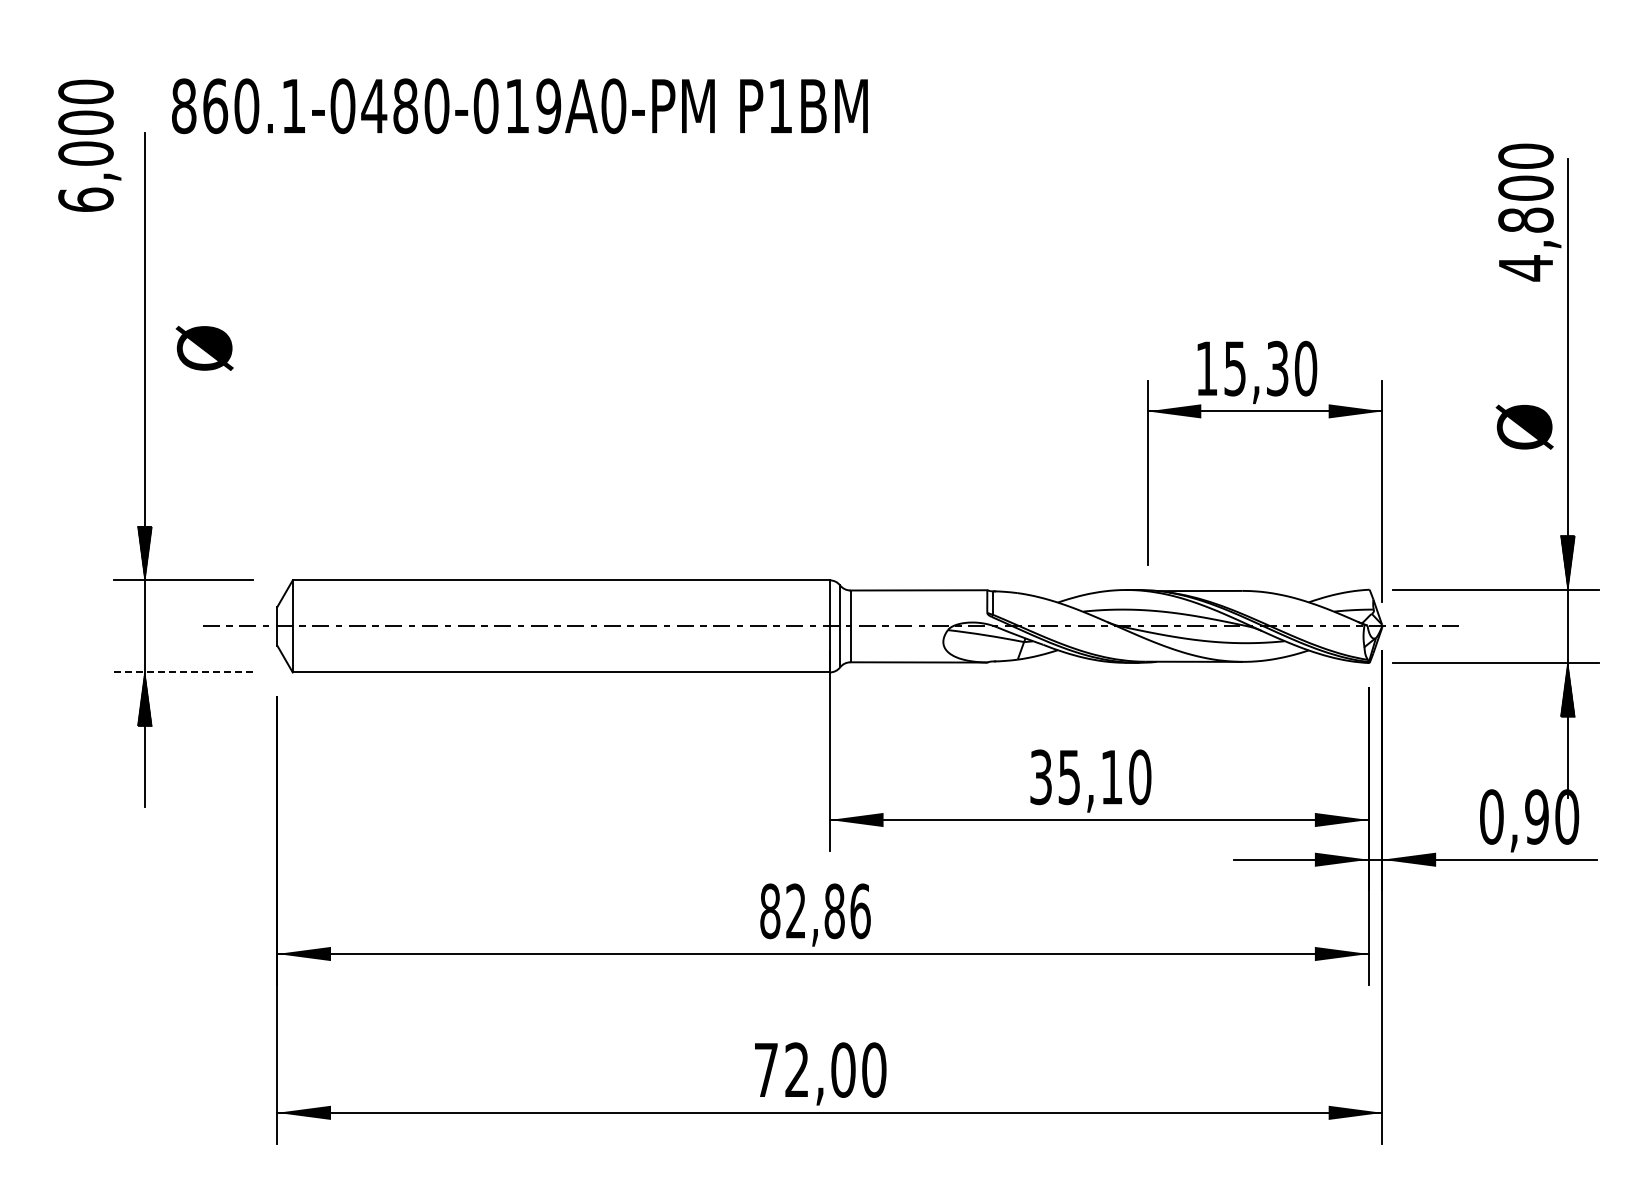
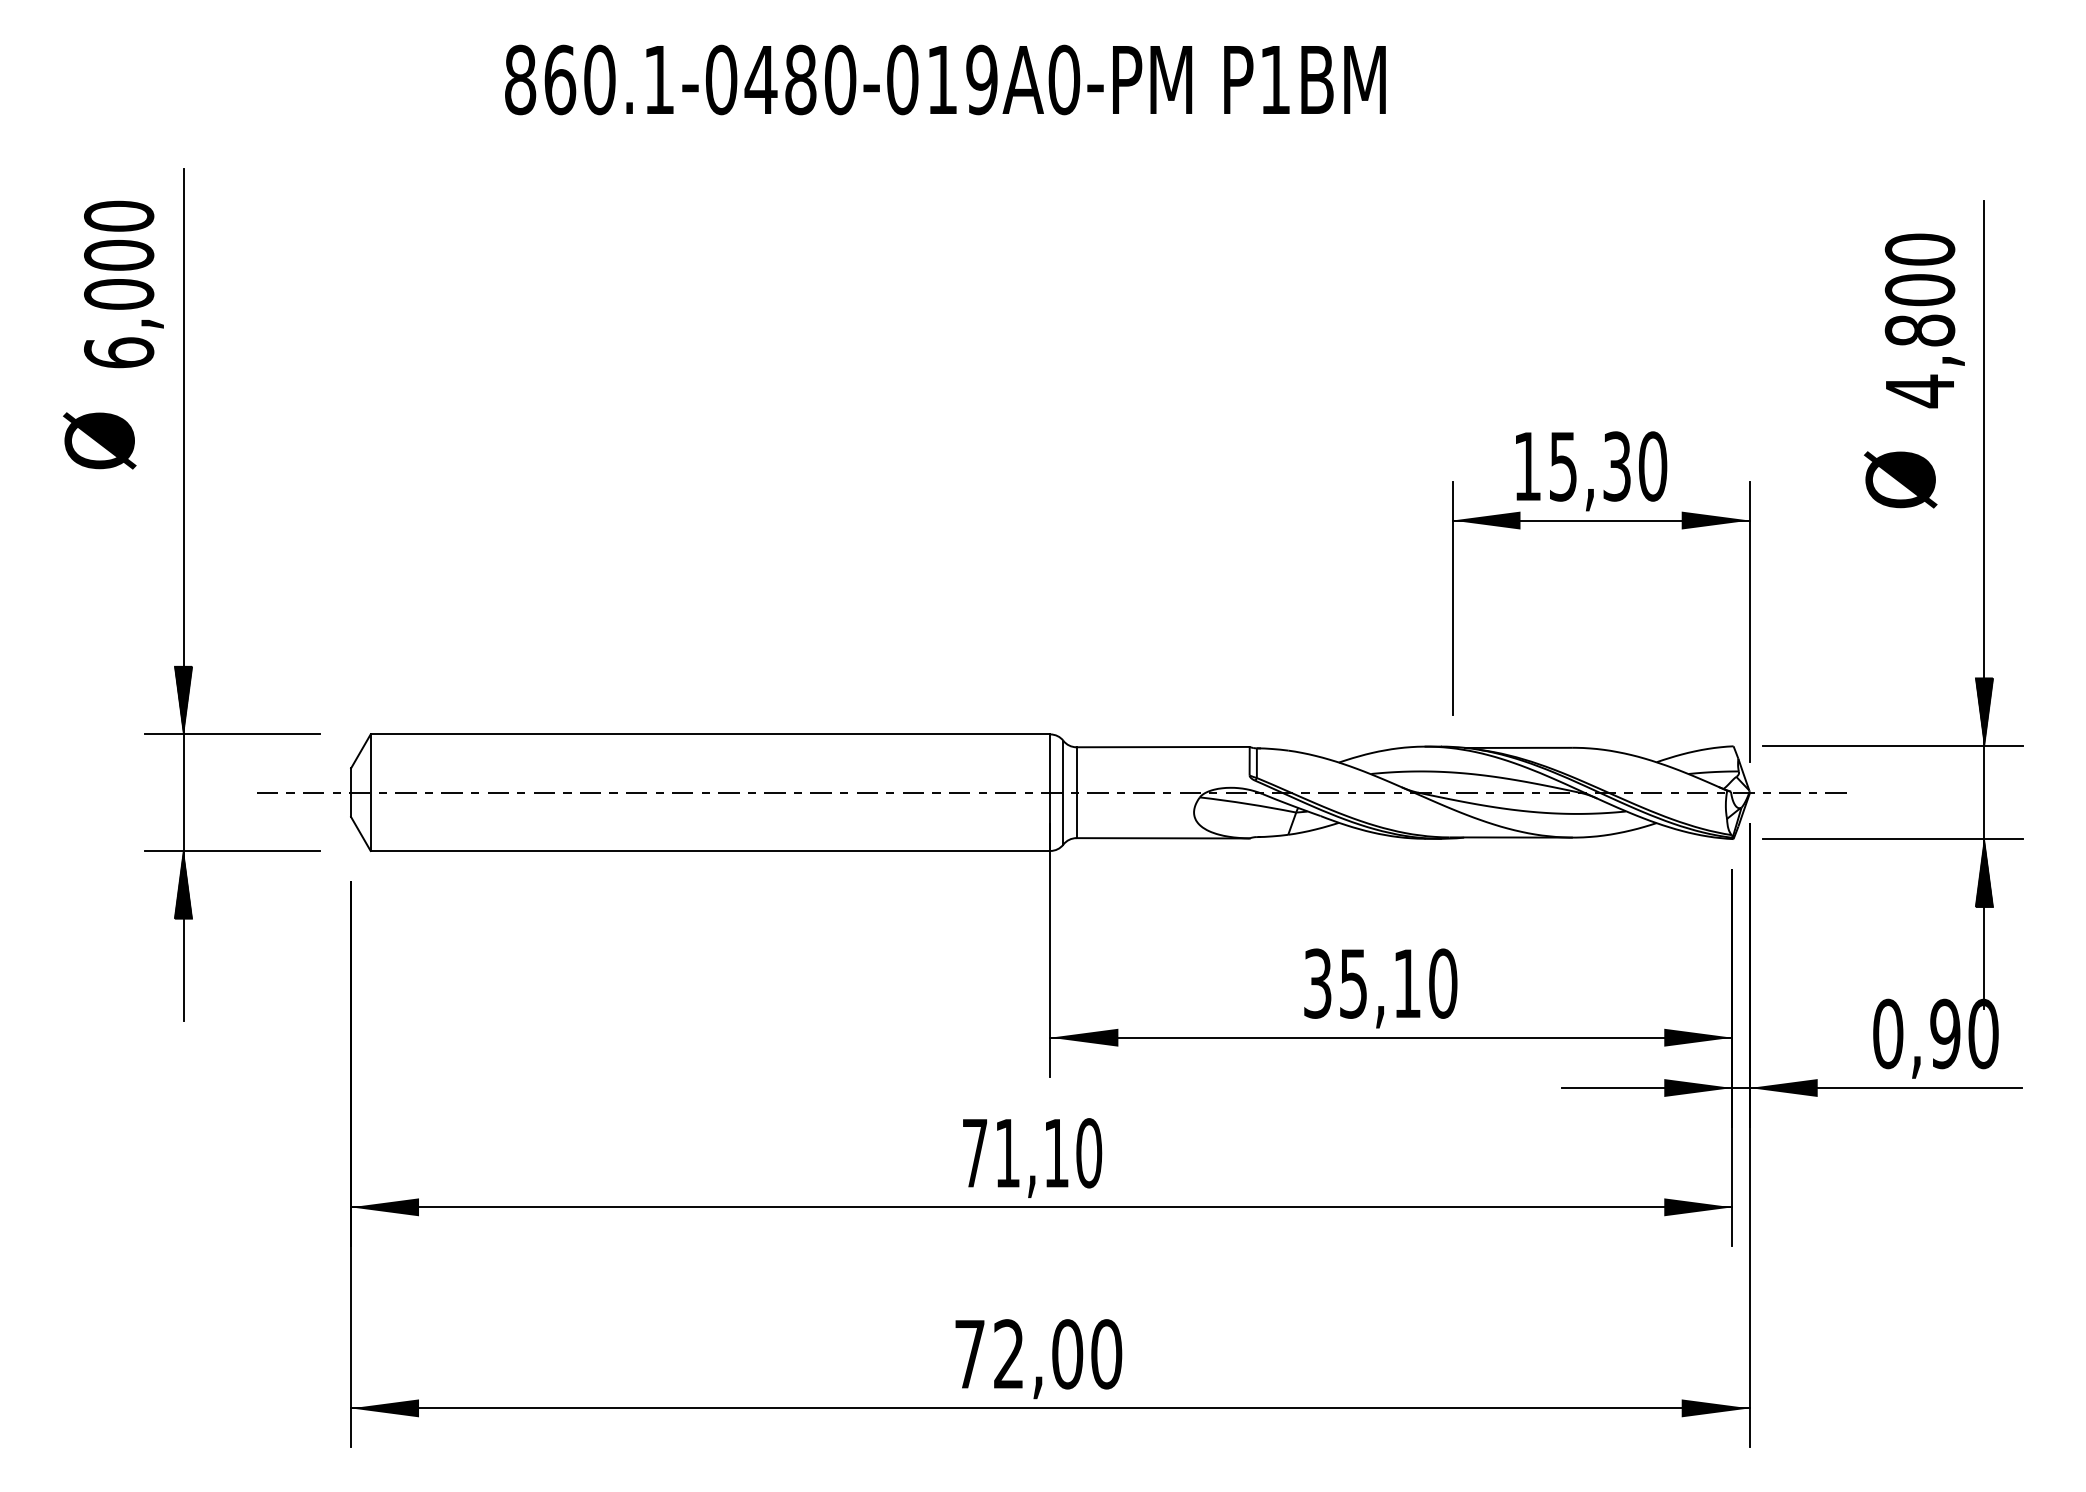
text: (519, 106) -> (944, 80), moved
text: (89, 145) -> (123, 284), moved
text: (1529, 212) -> (1924, 320), moved
text: (204, 348) -> (99, 440), moved
text: (1524, 426) -> (1900, 478), moved
line: (183, 672) -> (232, 851), dashed -> solid
text: (815, 911) -> (1032, 1153), 82,86 -> 71,10

